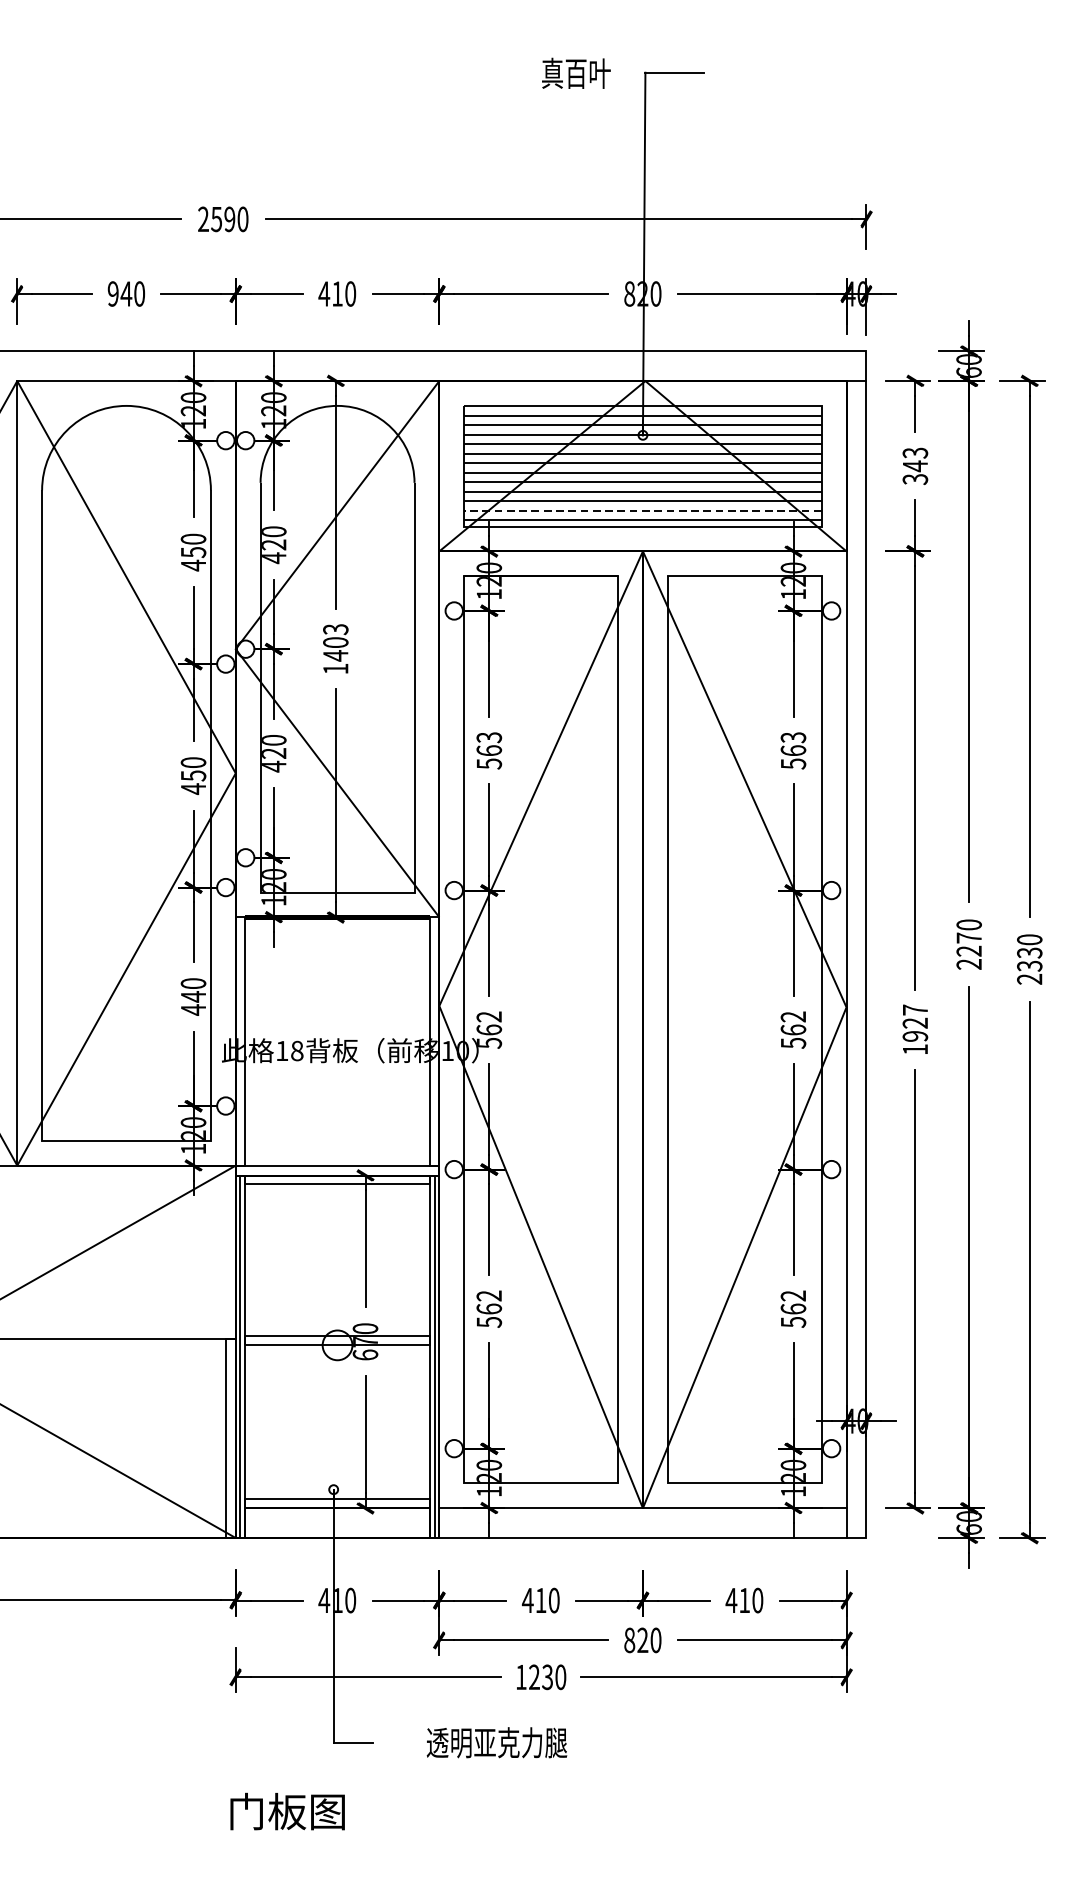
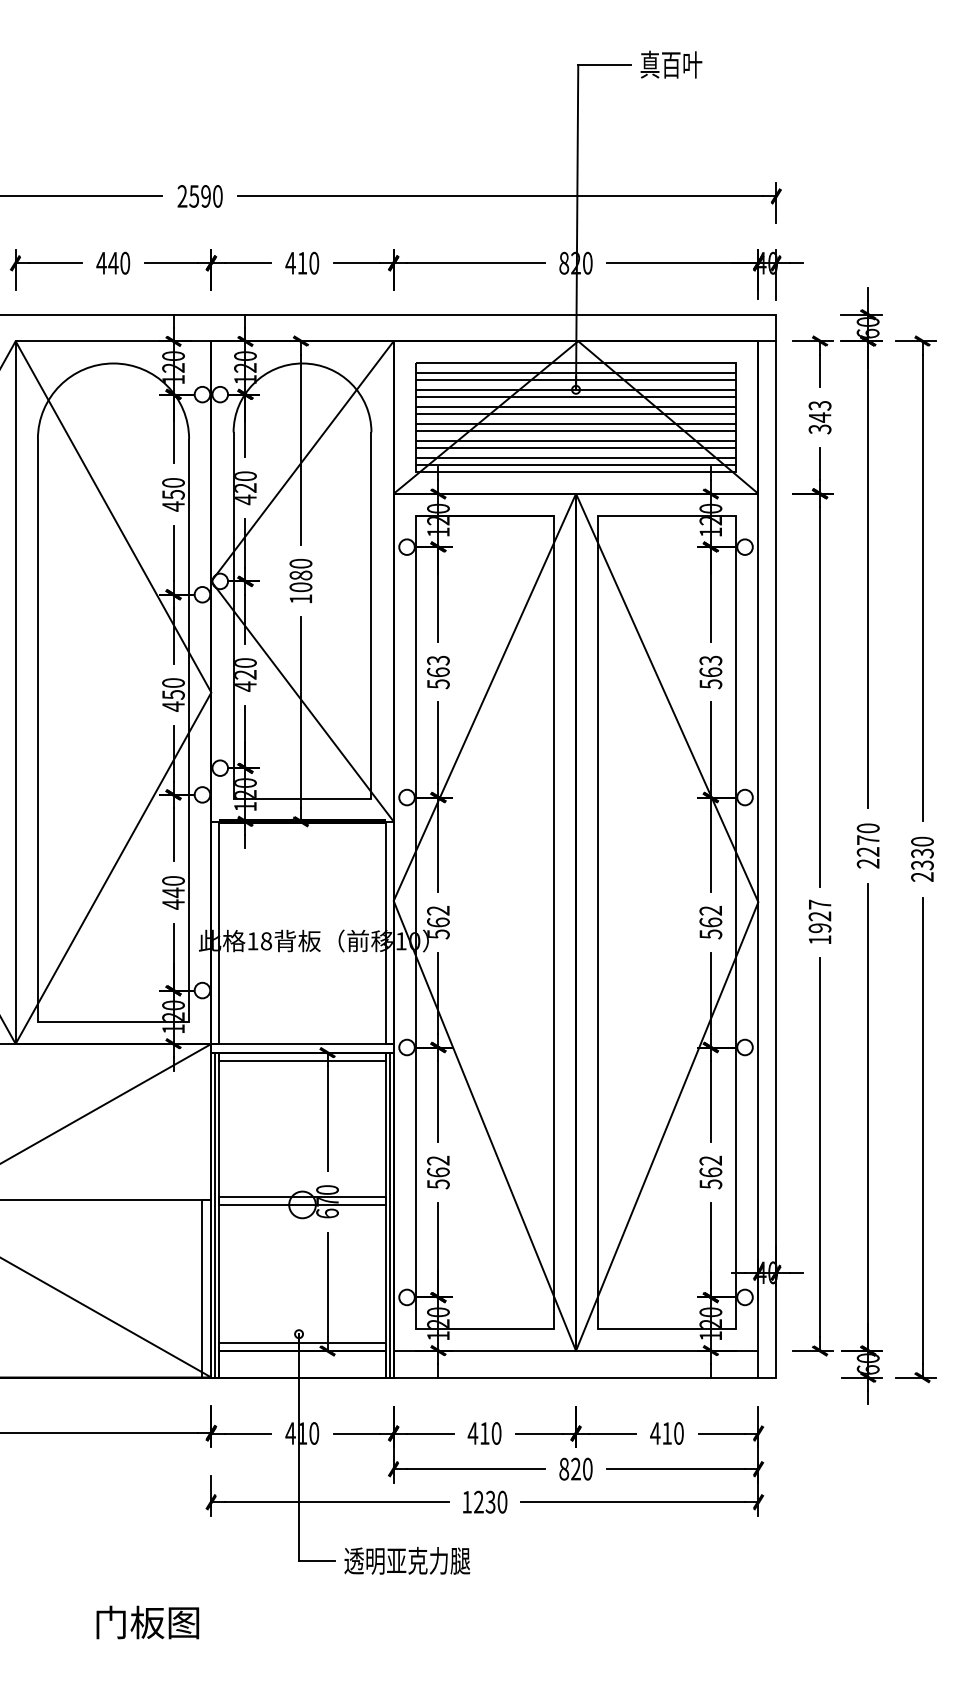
text: (576, 73) -> (671, 64), moved
text: (113, 293) -> (101, 262), 940 -> 440
line: (642, 510) -> (575, 457), dashed -> solid
text: (335, 642) -> (300, 575), 1403 -> 1080
text: (497, 1742) -> (407, 1560), moved
text: (287, 1811) -> (147, 1622), moved

